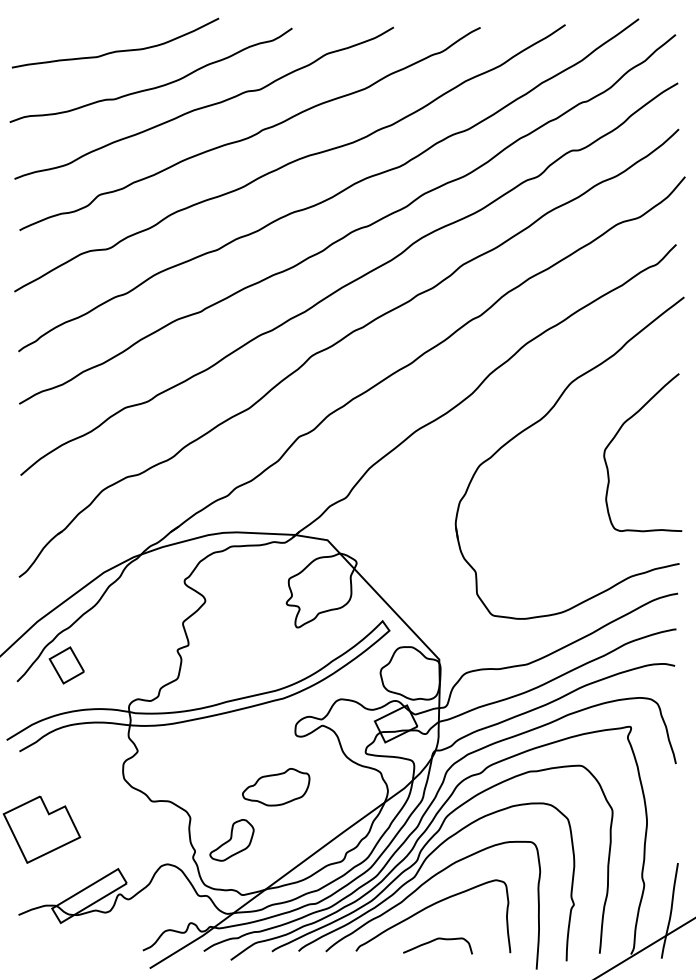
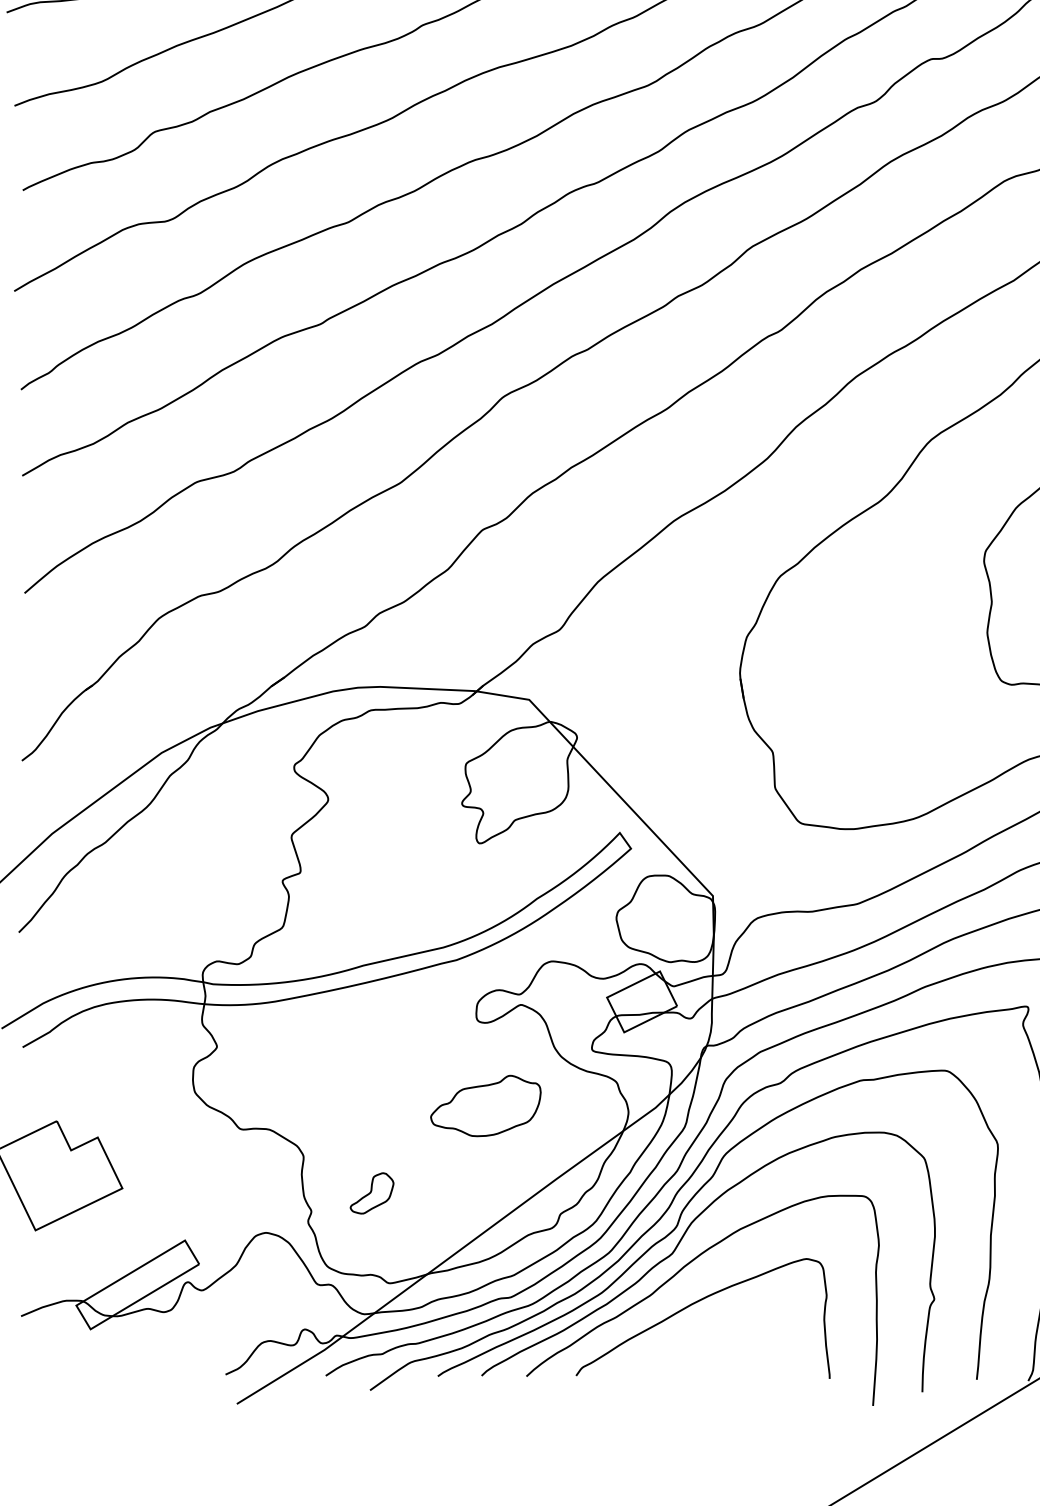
part: (66, 665) -> (99, 905), removed
part: (276, 787) -> (486, 1106), moved
part: (231, 840) -> (371, 1193), size x0.6
curve: (436, 940) -> (708, 1358), removed

